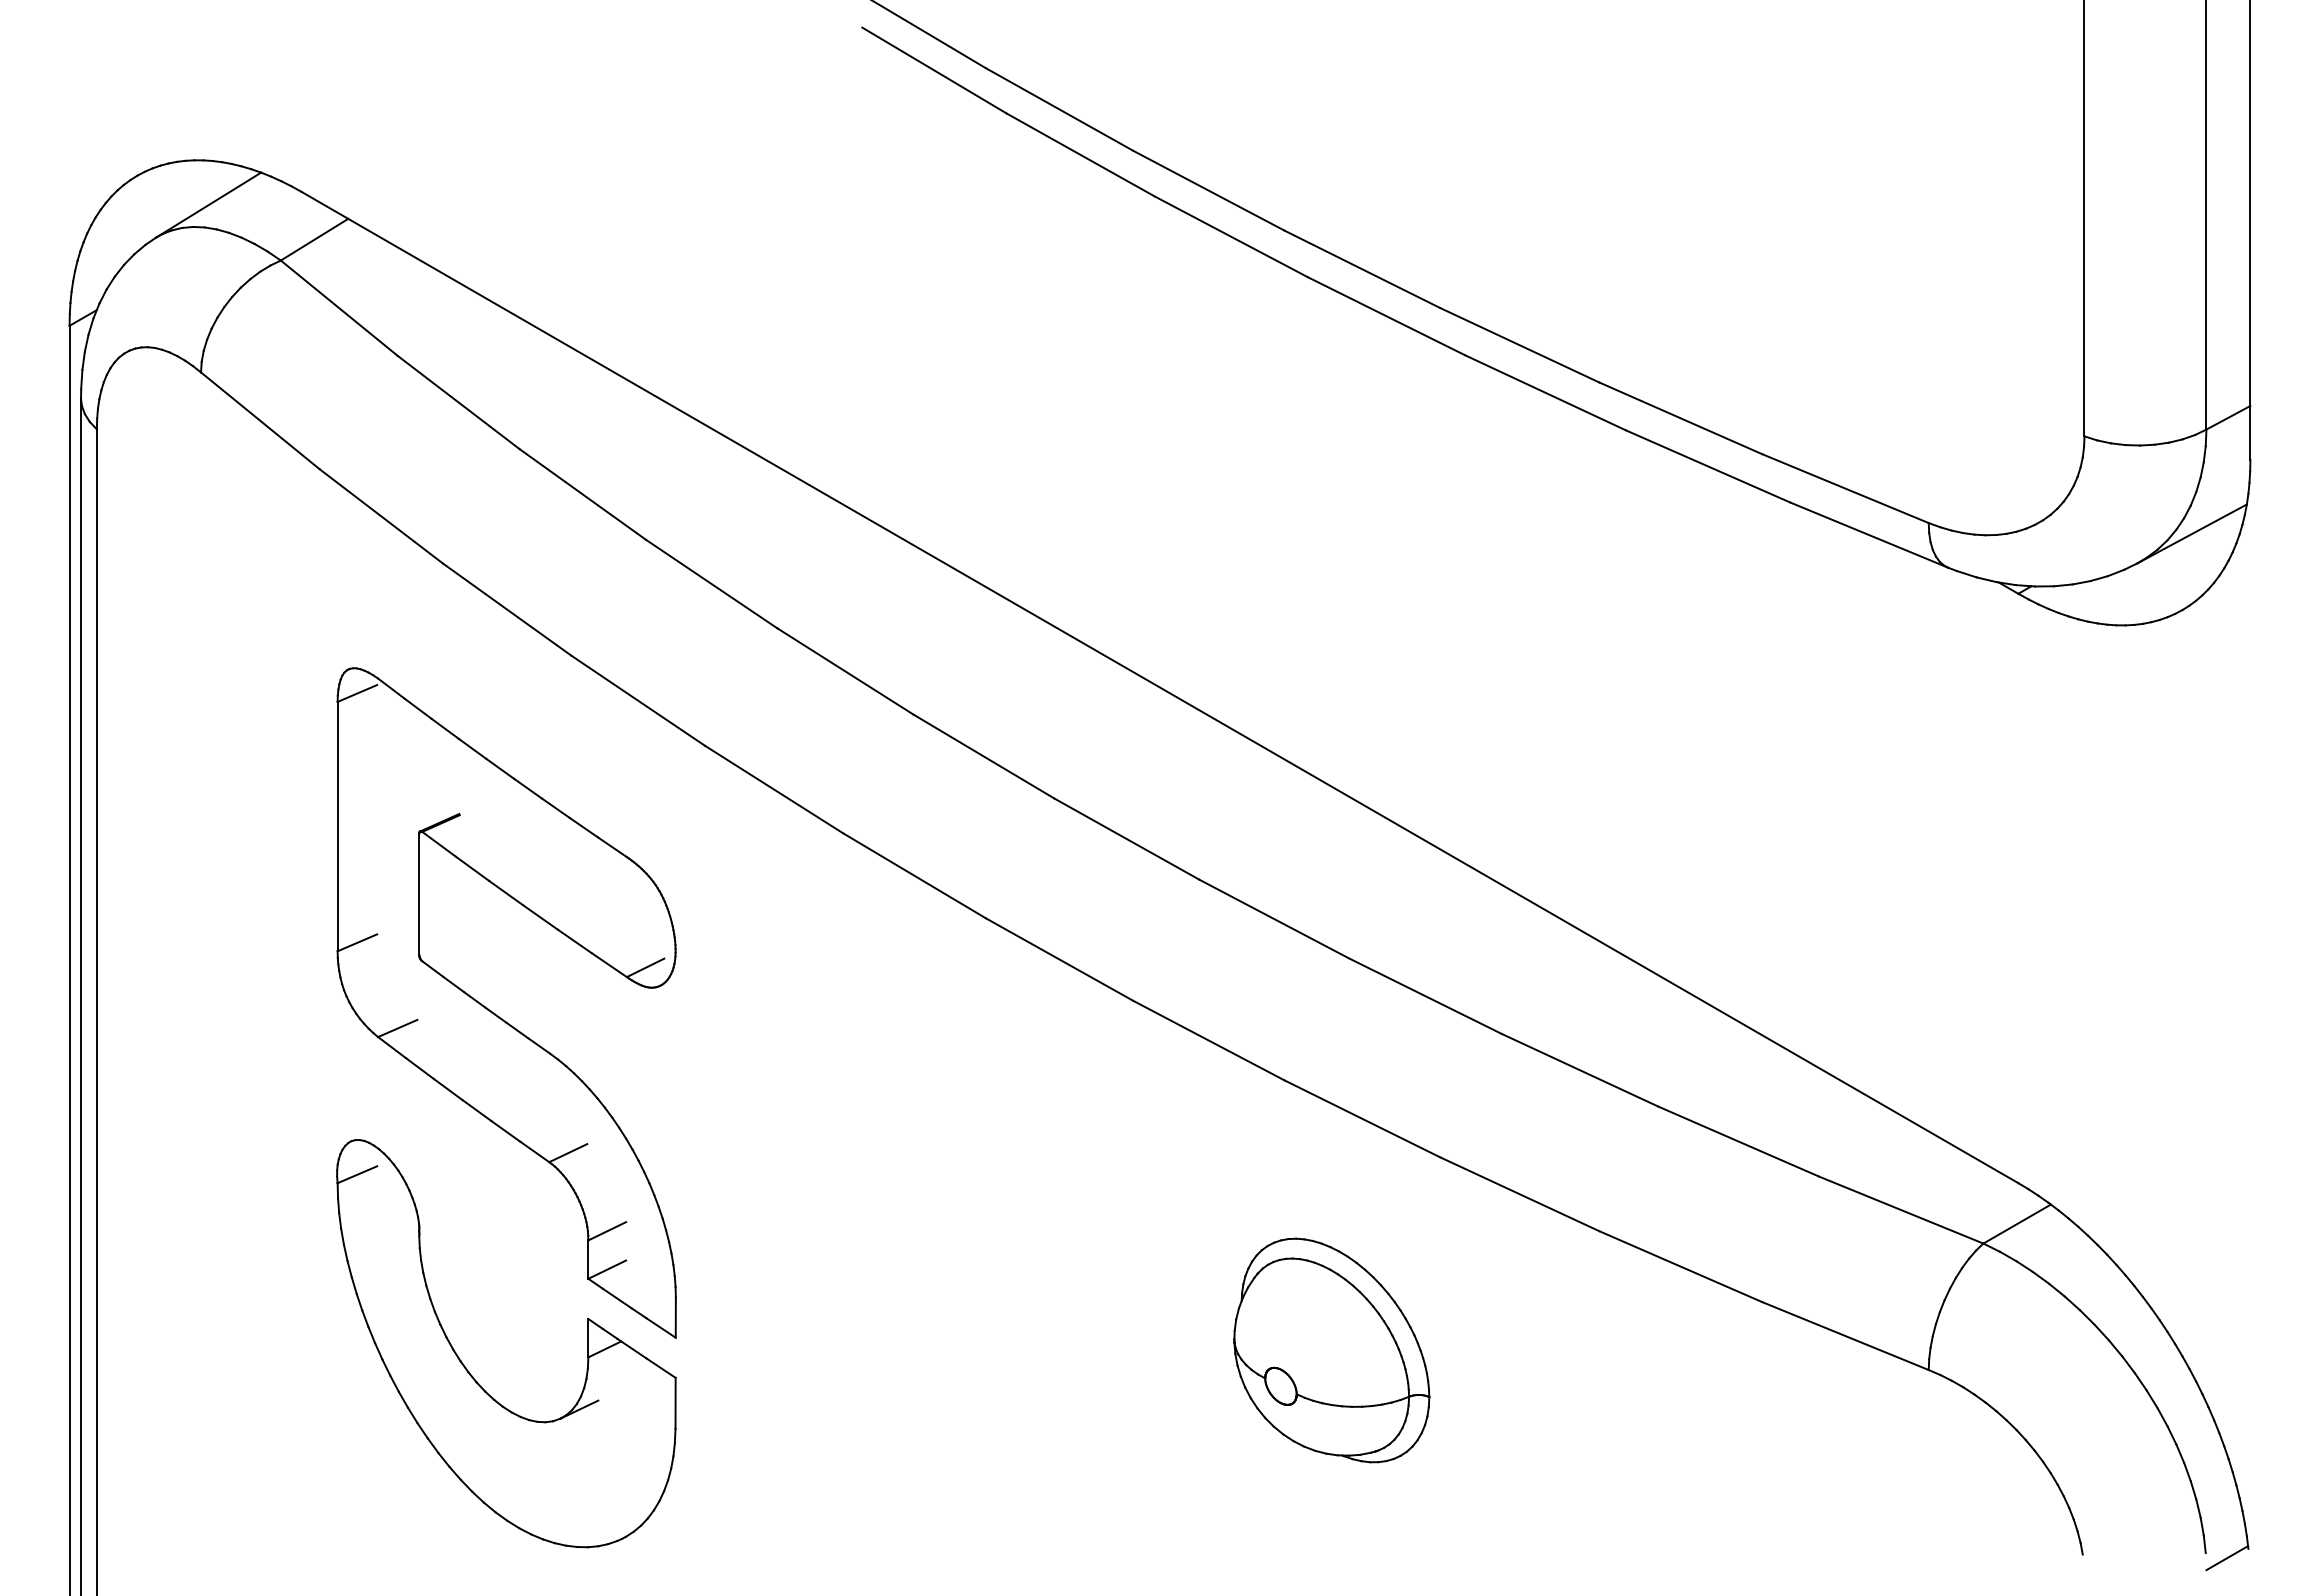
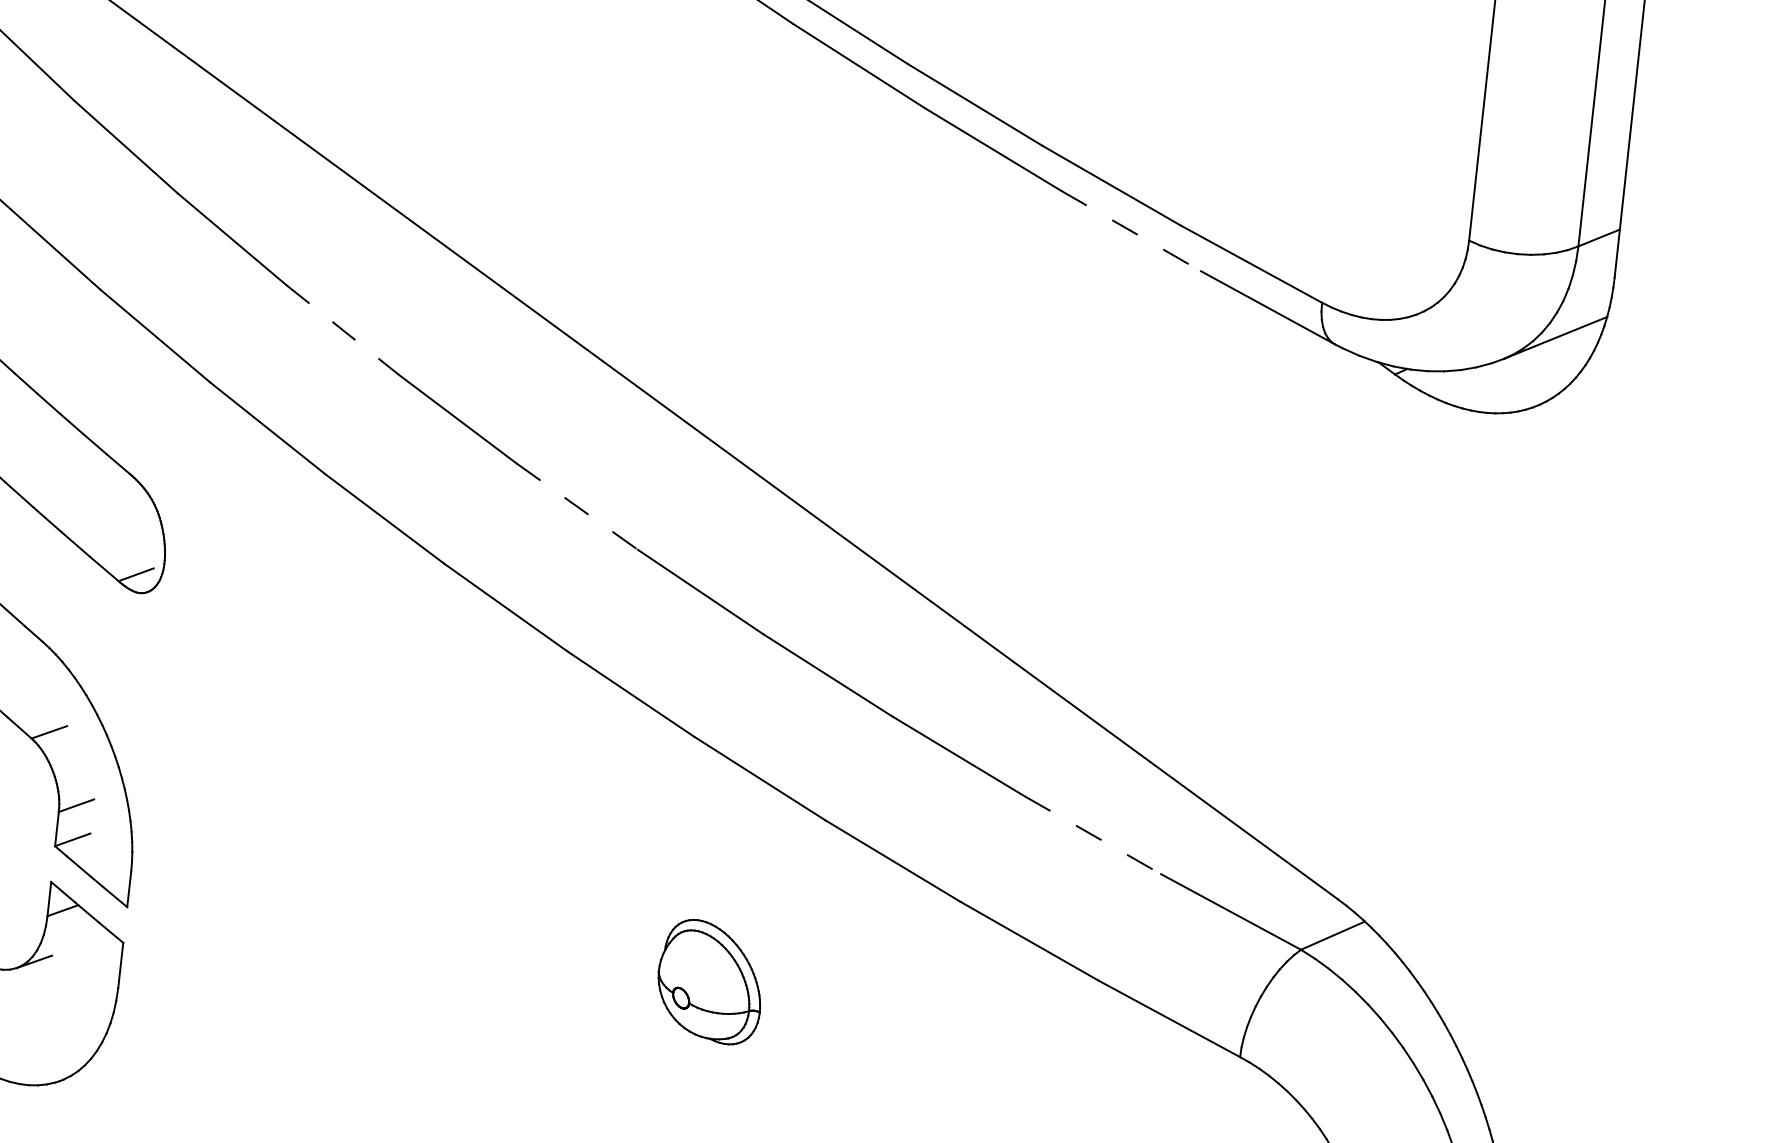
line: (1708, 466) -> (1131, 231), solid -> dashed
line: (845, 671) -> (342, 330), solid -> dashed
line: (1127, 839) -> (577, 507), solid -> dashed
line: (1738, 1141) -> (1092, 835), solid -> dashed
part: (1331, 1350) -> (710, 981), size x0.6

